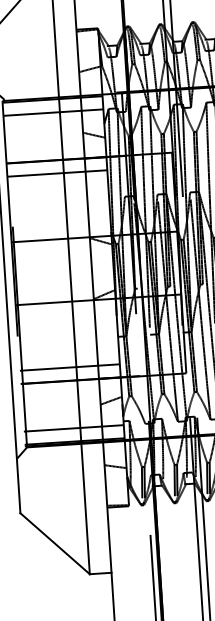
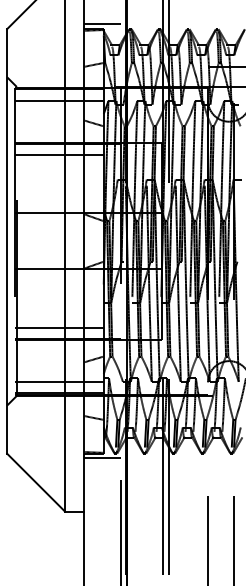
line: (96, 23) -> (102, 24), added
line: (127, 511) -> (102, 458), added

